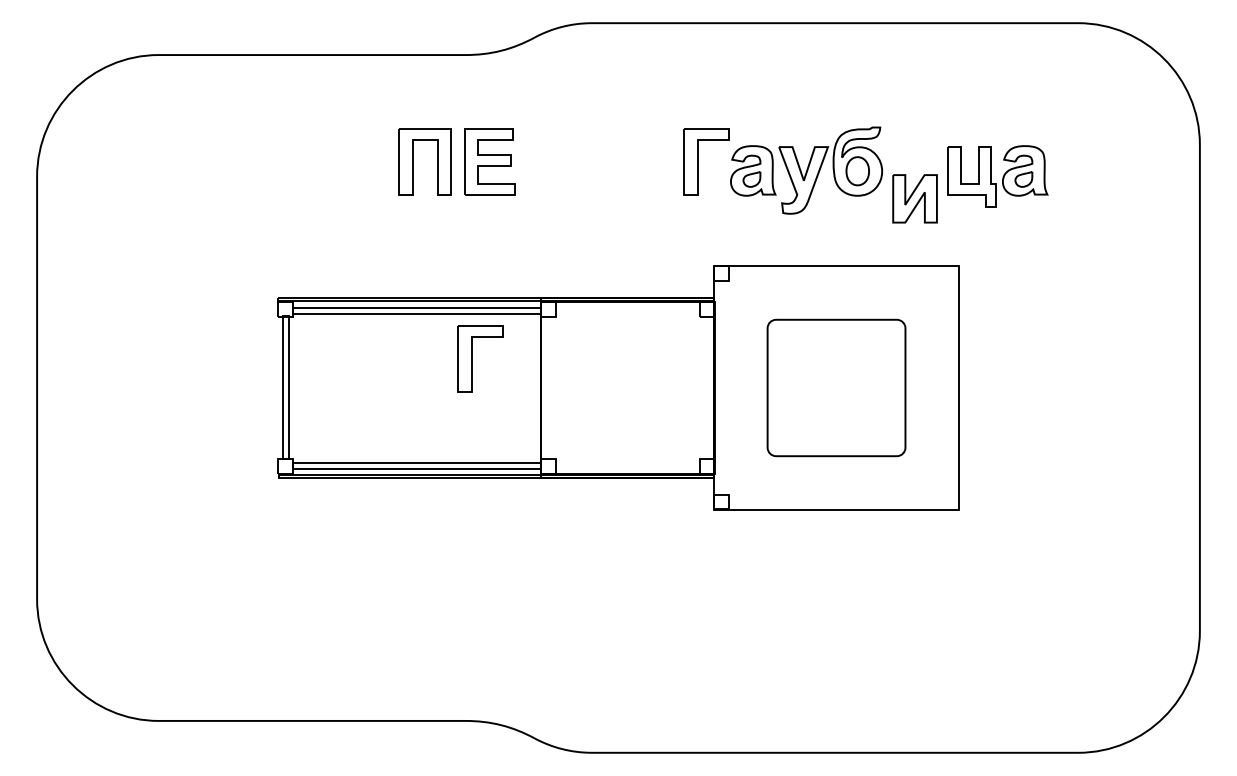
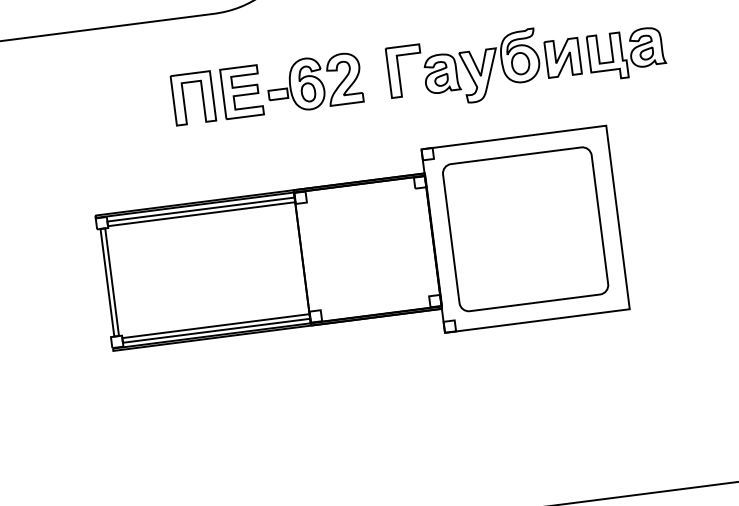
part: (585, 161) -> (314, 82), added
part: (914, 198) -> (562, 57), moved
part: (472, 358) -> (248, 242), removed
part: (836, 387) -> (525, 228), size x1.43

